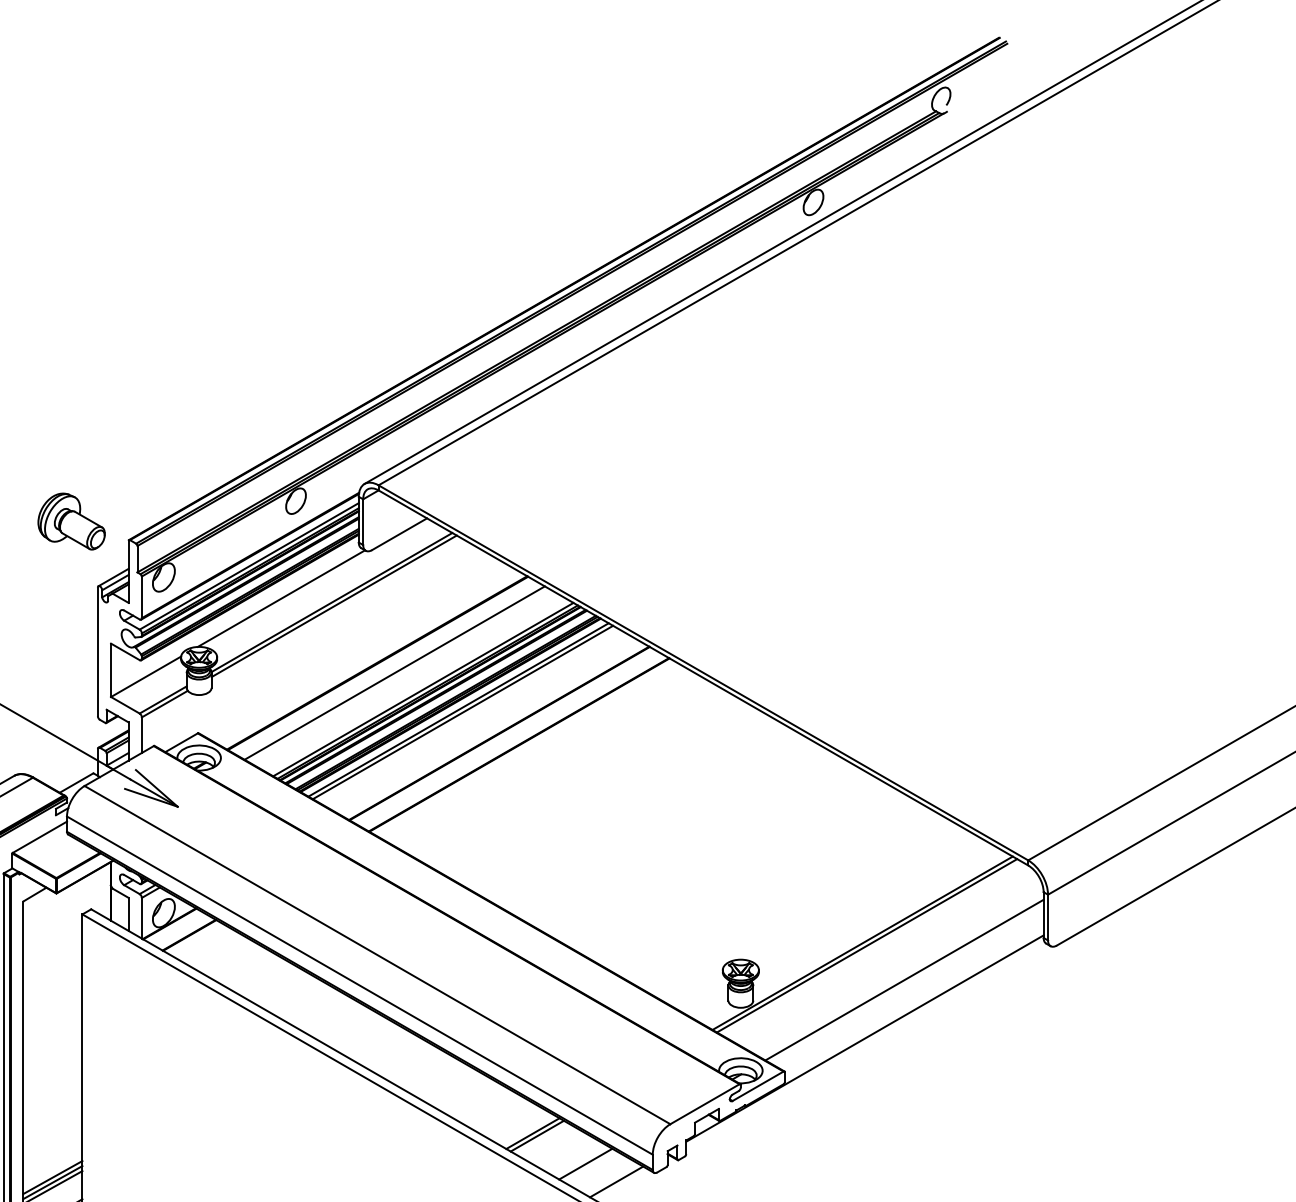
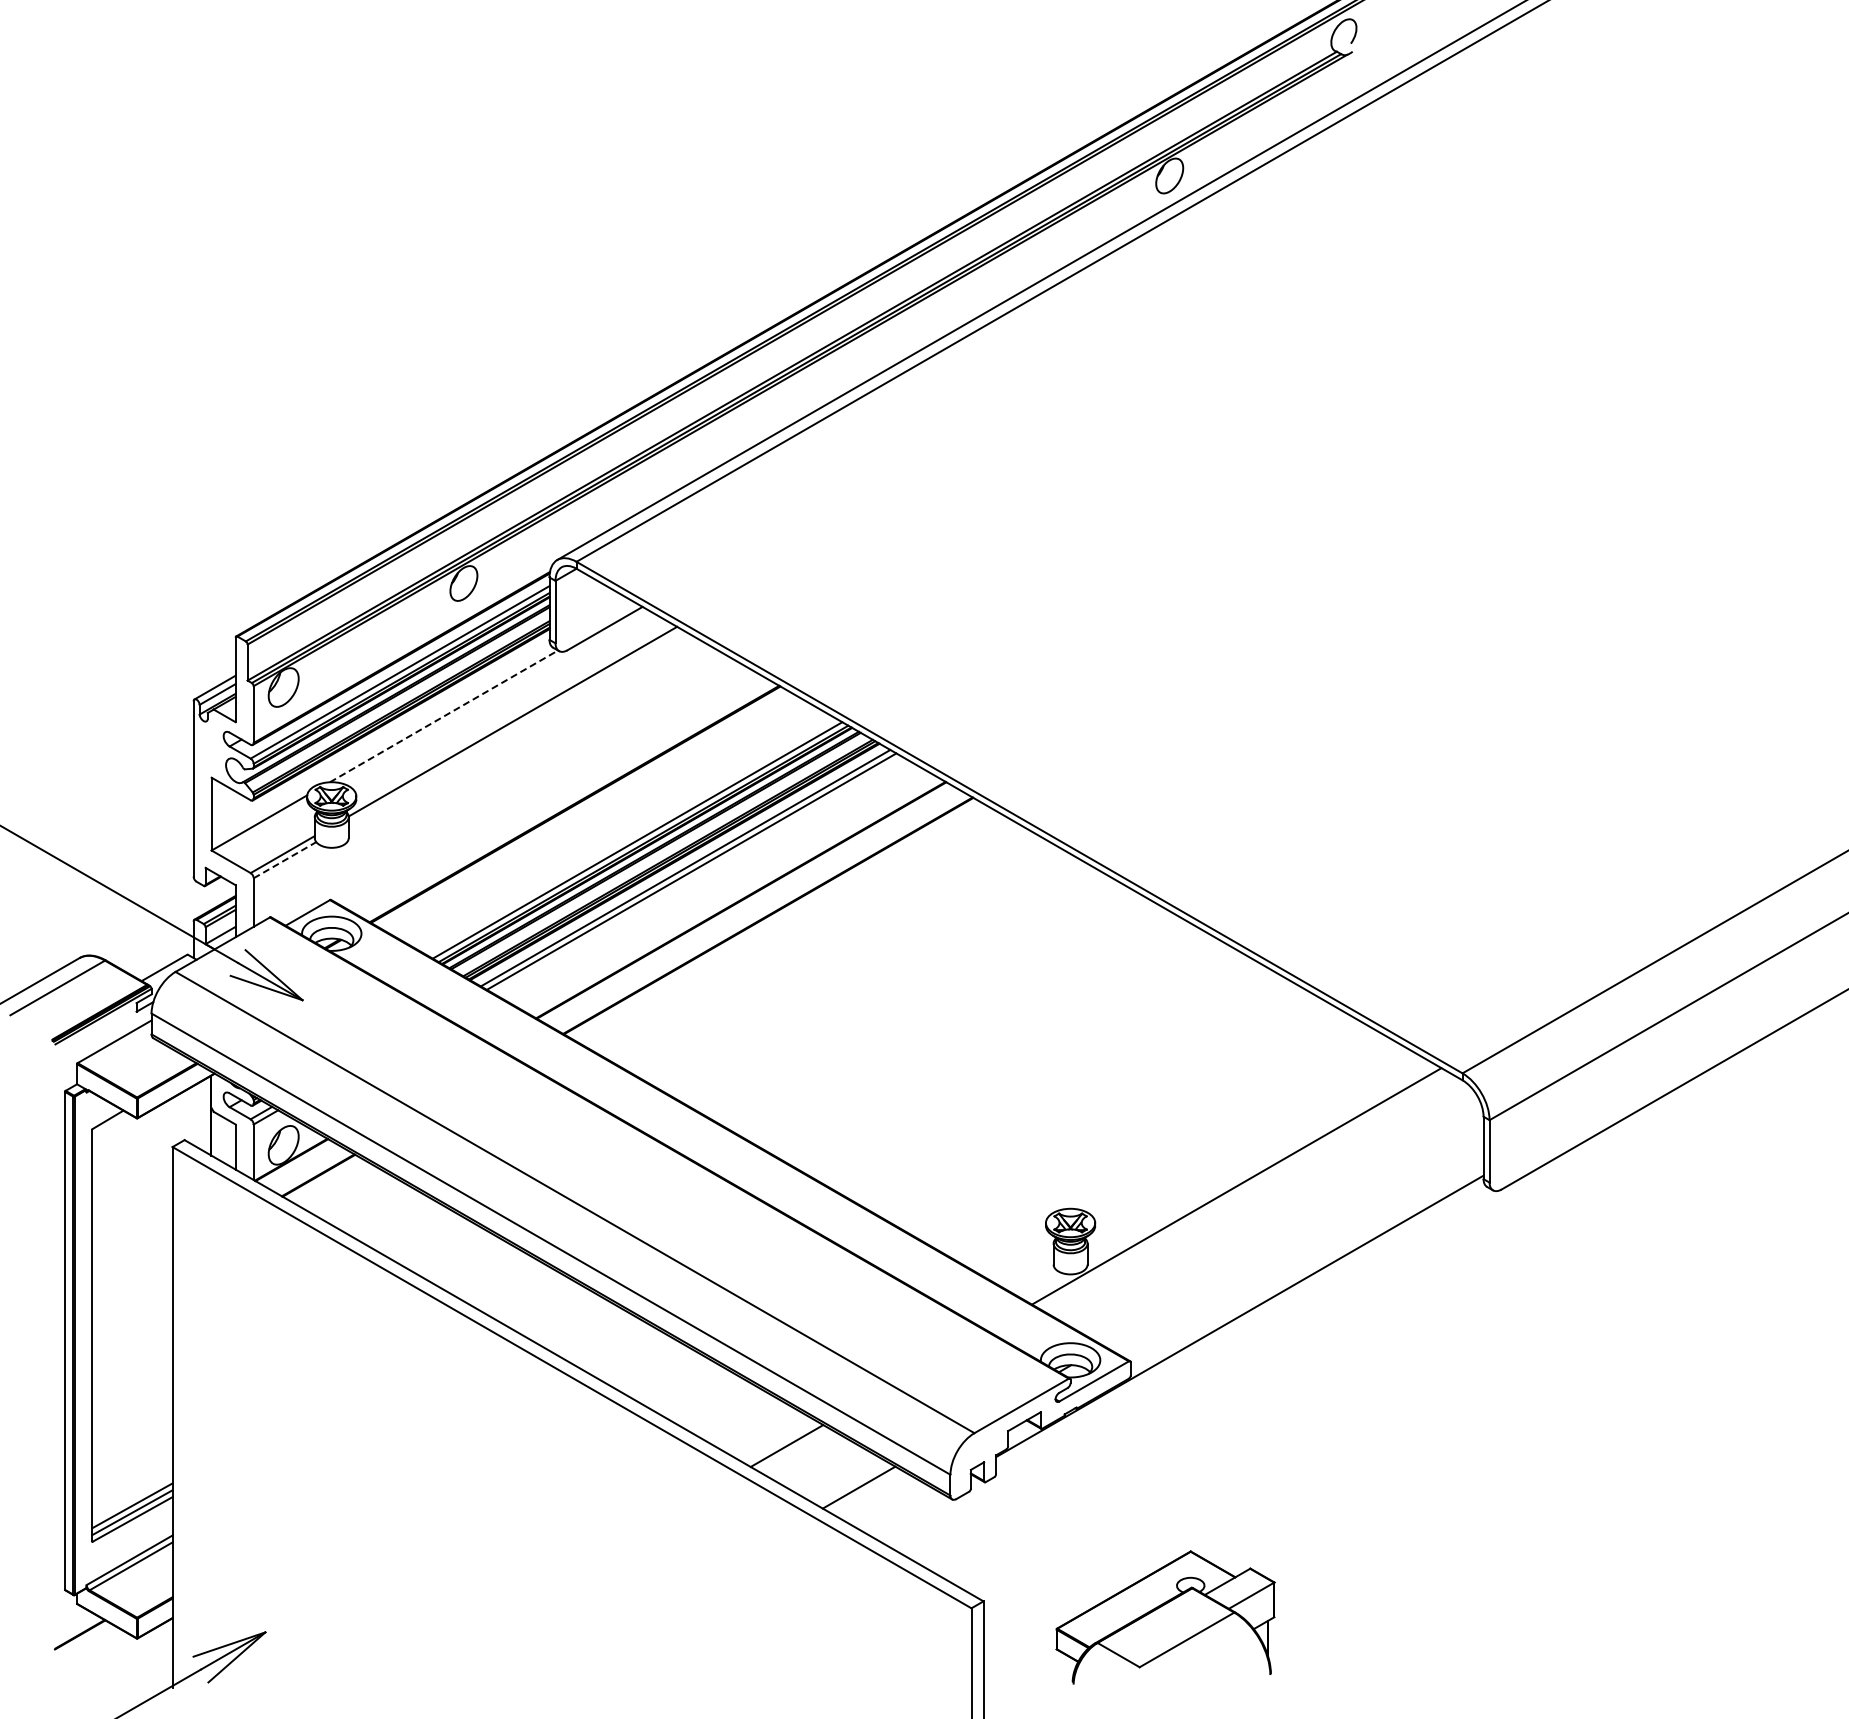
part: (71, 521) -> (157, 611), removed
line: (281, 598) -> (443, 716), solid -> dashed
line: (333, 606) -> (515, 726), removed
line: (394, 672) -> (598, 817), removed
line: (165, 703) -> (285, 859), solid -> dashed
line: (866, 945) -> (1242, 1189), removed
line: (904, 980) -> (1293, 1236), removed
line: (536, 1136) -> (792, 1449), removed
line: (616, 1181) -> (900, 1511), removed

